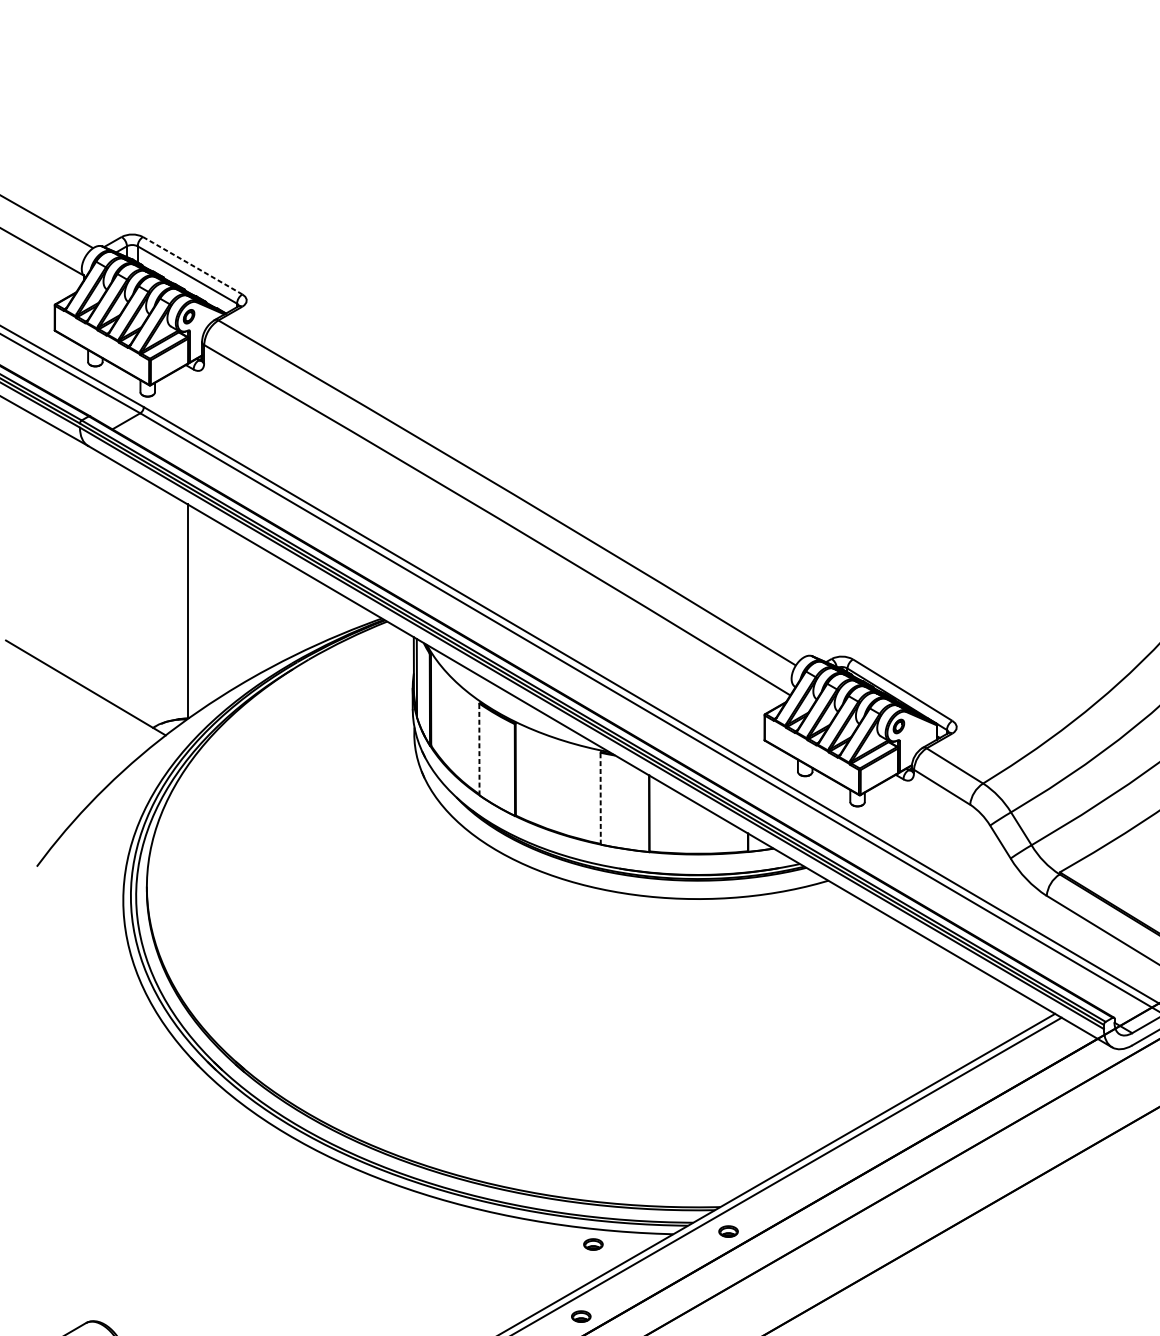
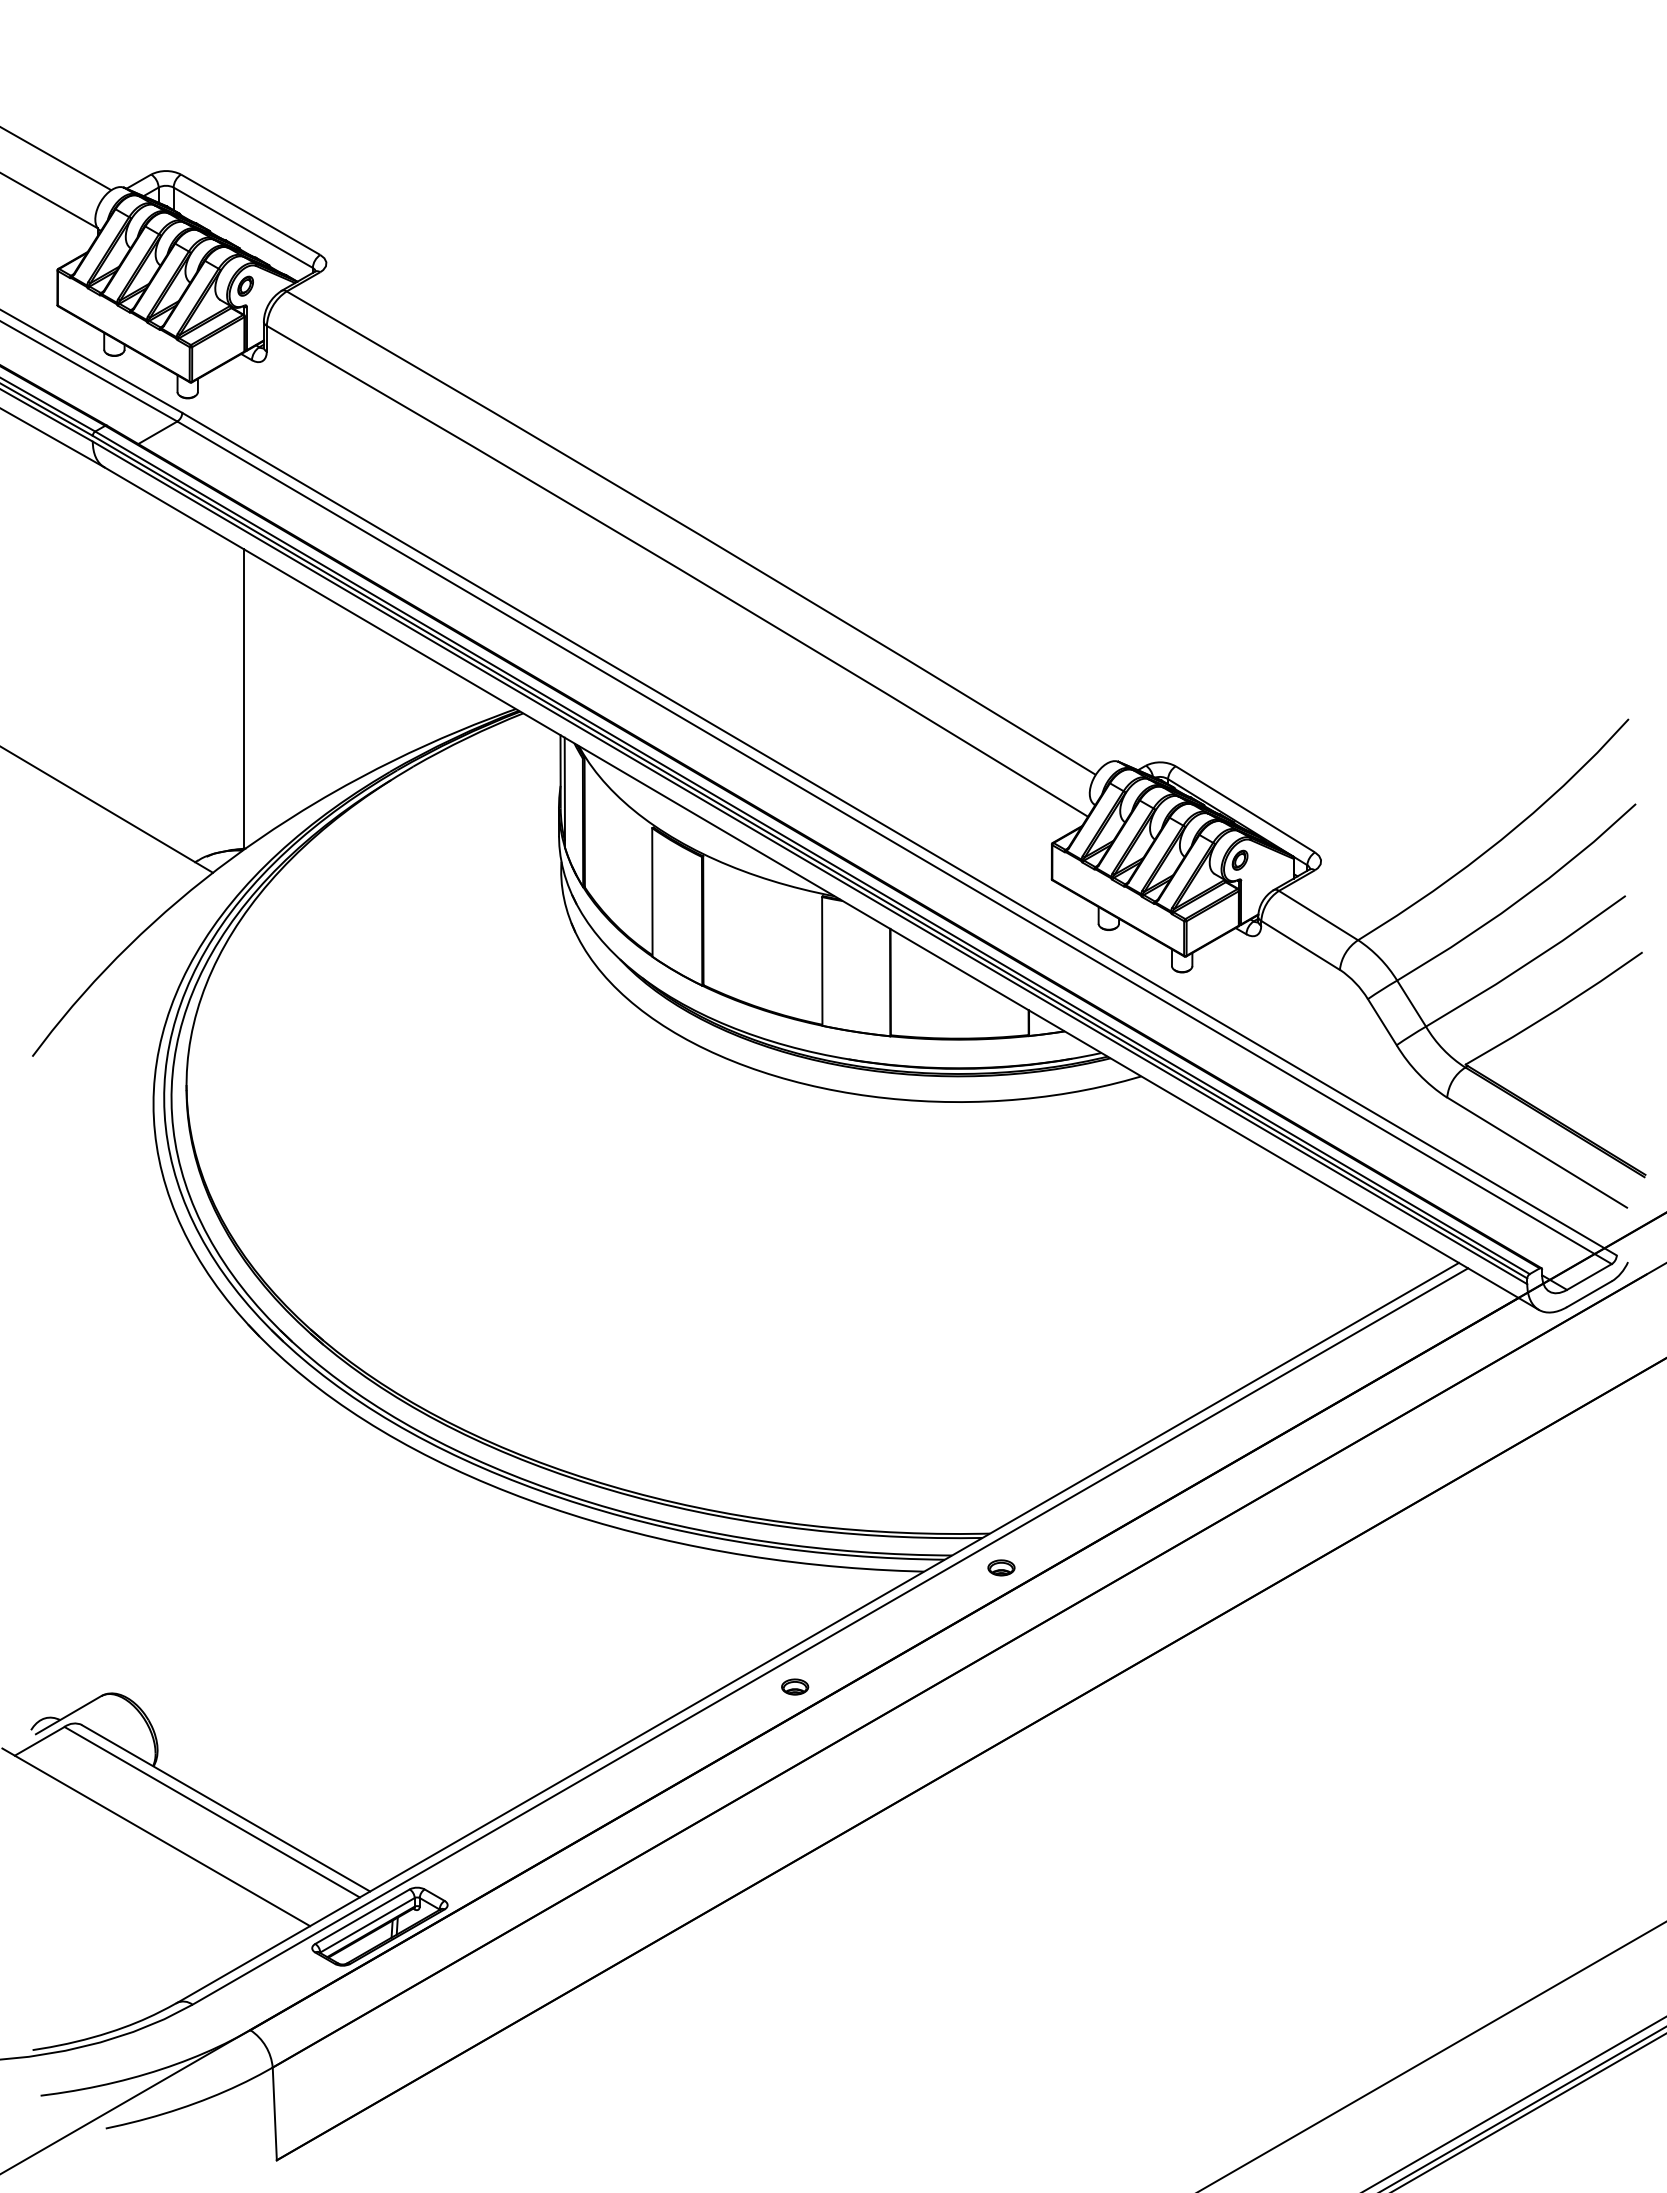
line: (192, 265) -> (250, 214), dashed -> solid
line: (479, 749) -> (652, 892), dashed -> solid
line: (600, 798) -> (822, 960), dashed -> solid
part: (593, 1244) -> (812, 1585), removed

